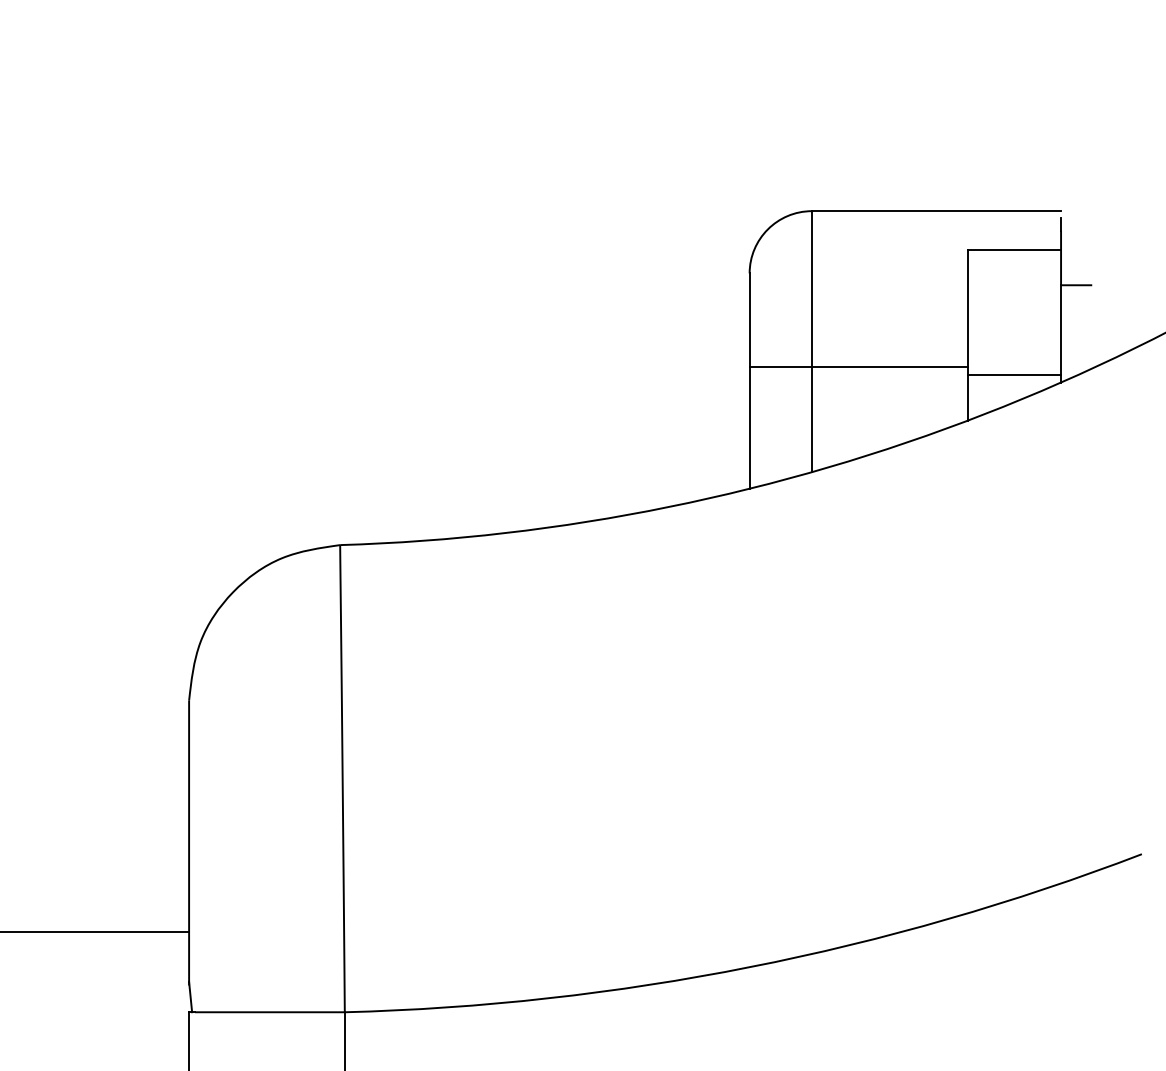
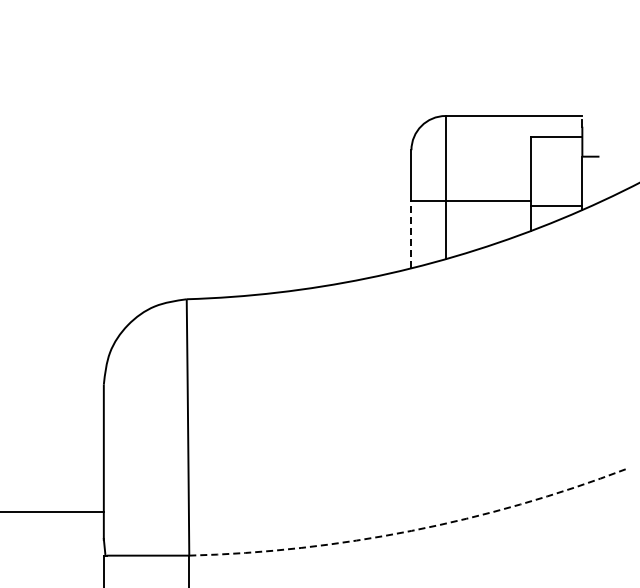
line: (749, 427) -> (411, 234), solid -> dashed
arc: (749, 966) -> (411, 530), solid -> dashed

